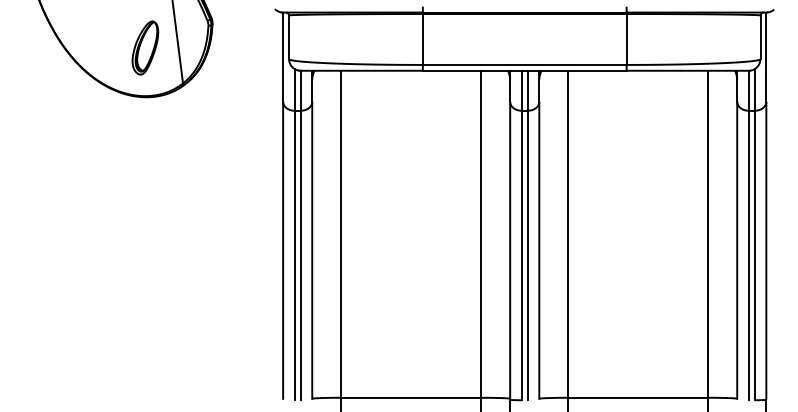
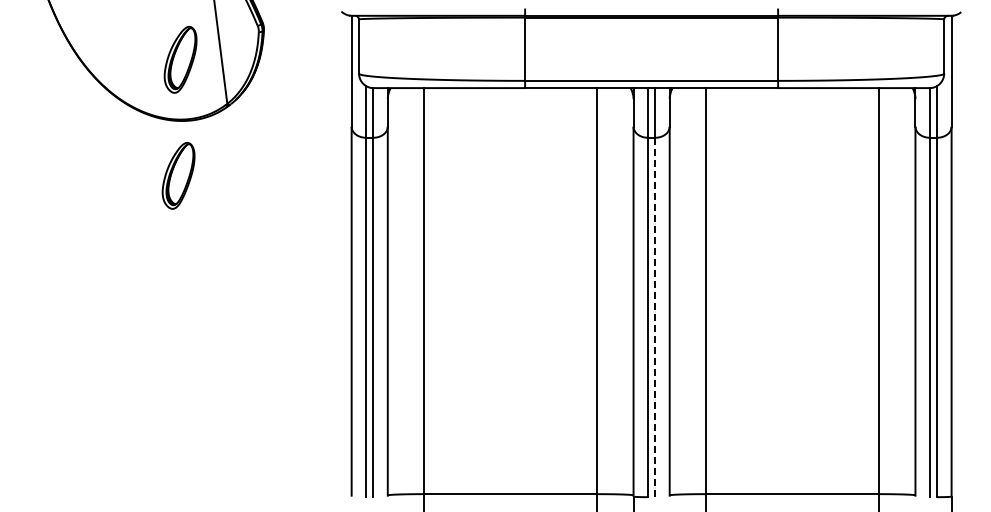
part: (143, 141) -> (178, 175), added
line: (527, 255) -> (655, 317), solid -> dashed

